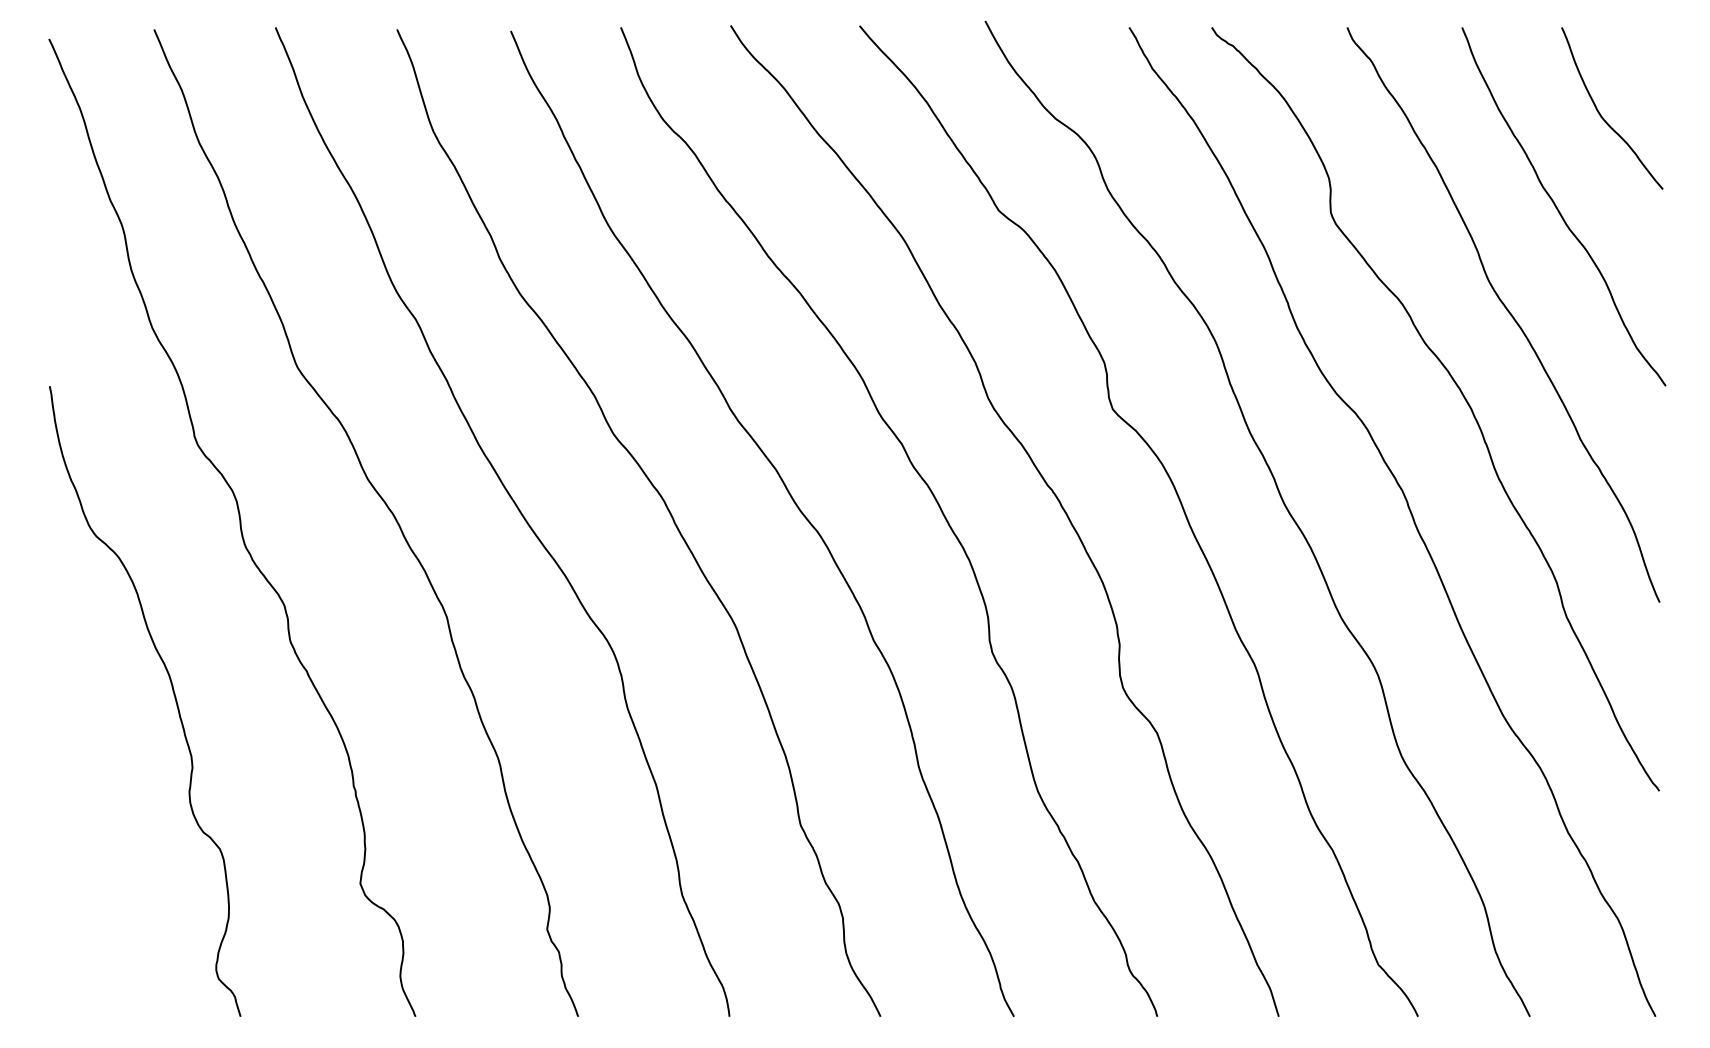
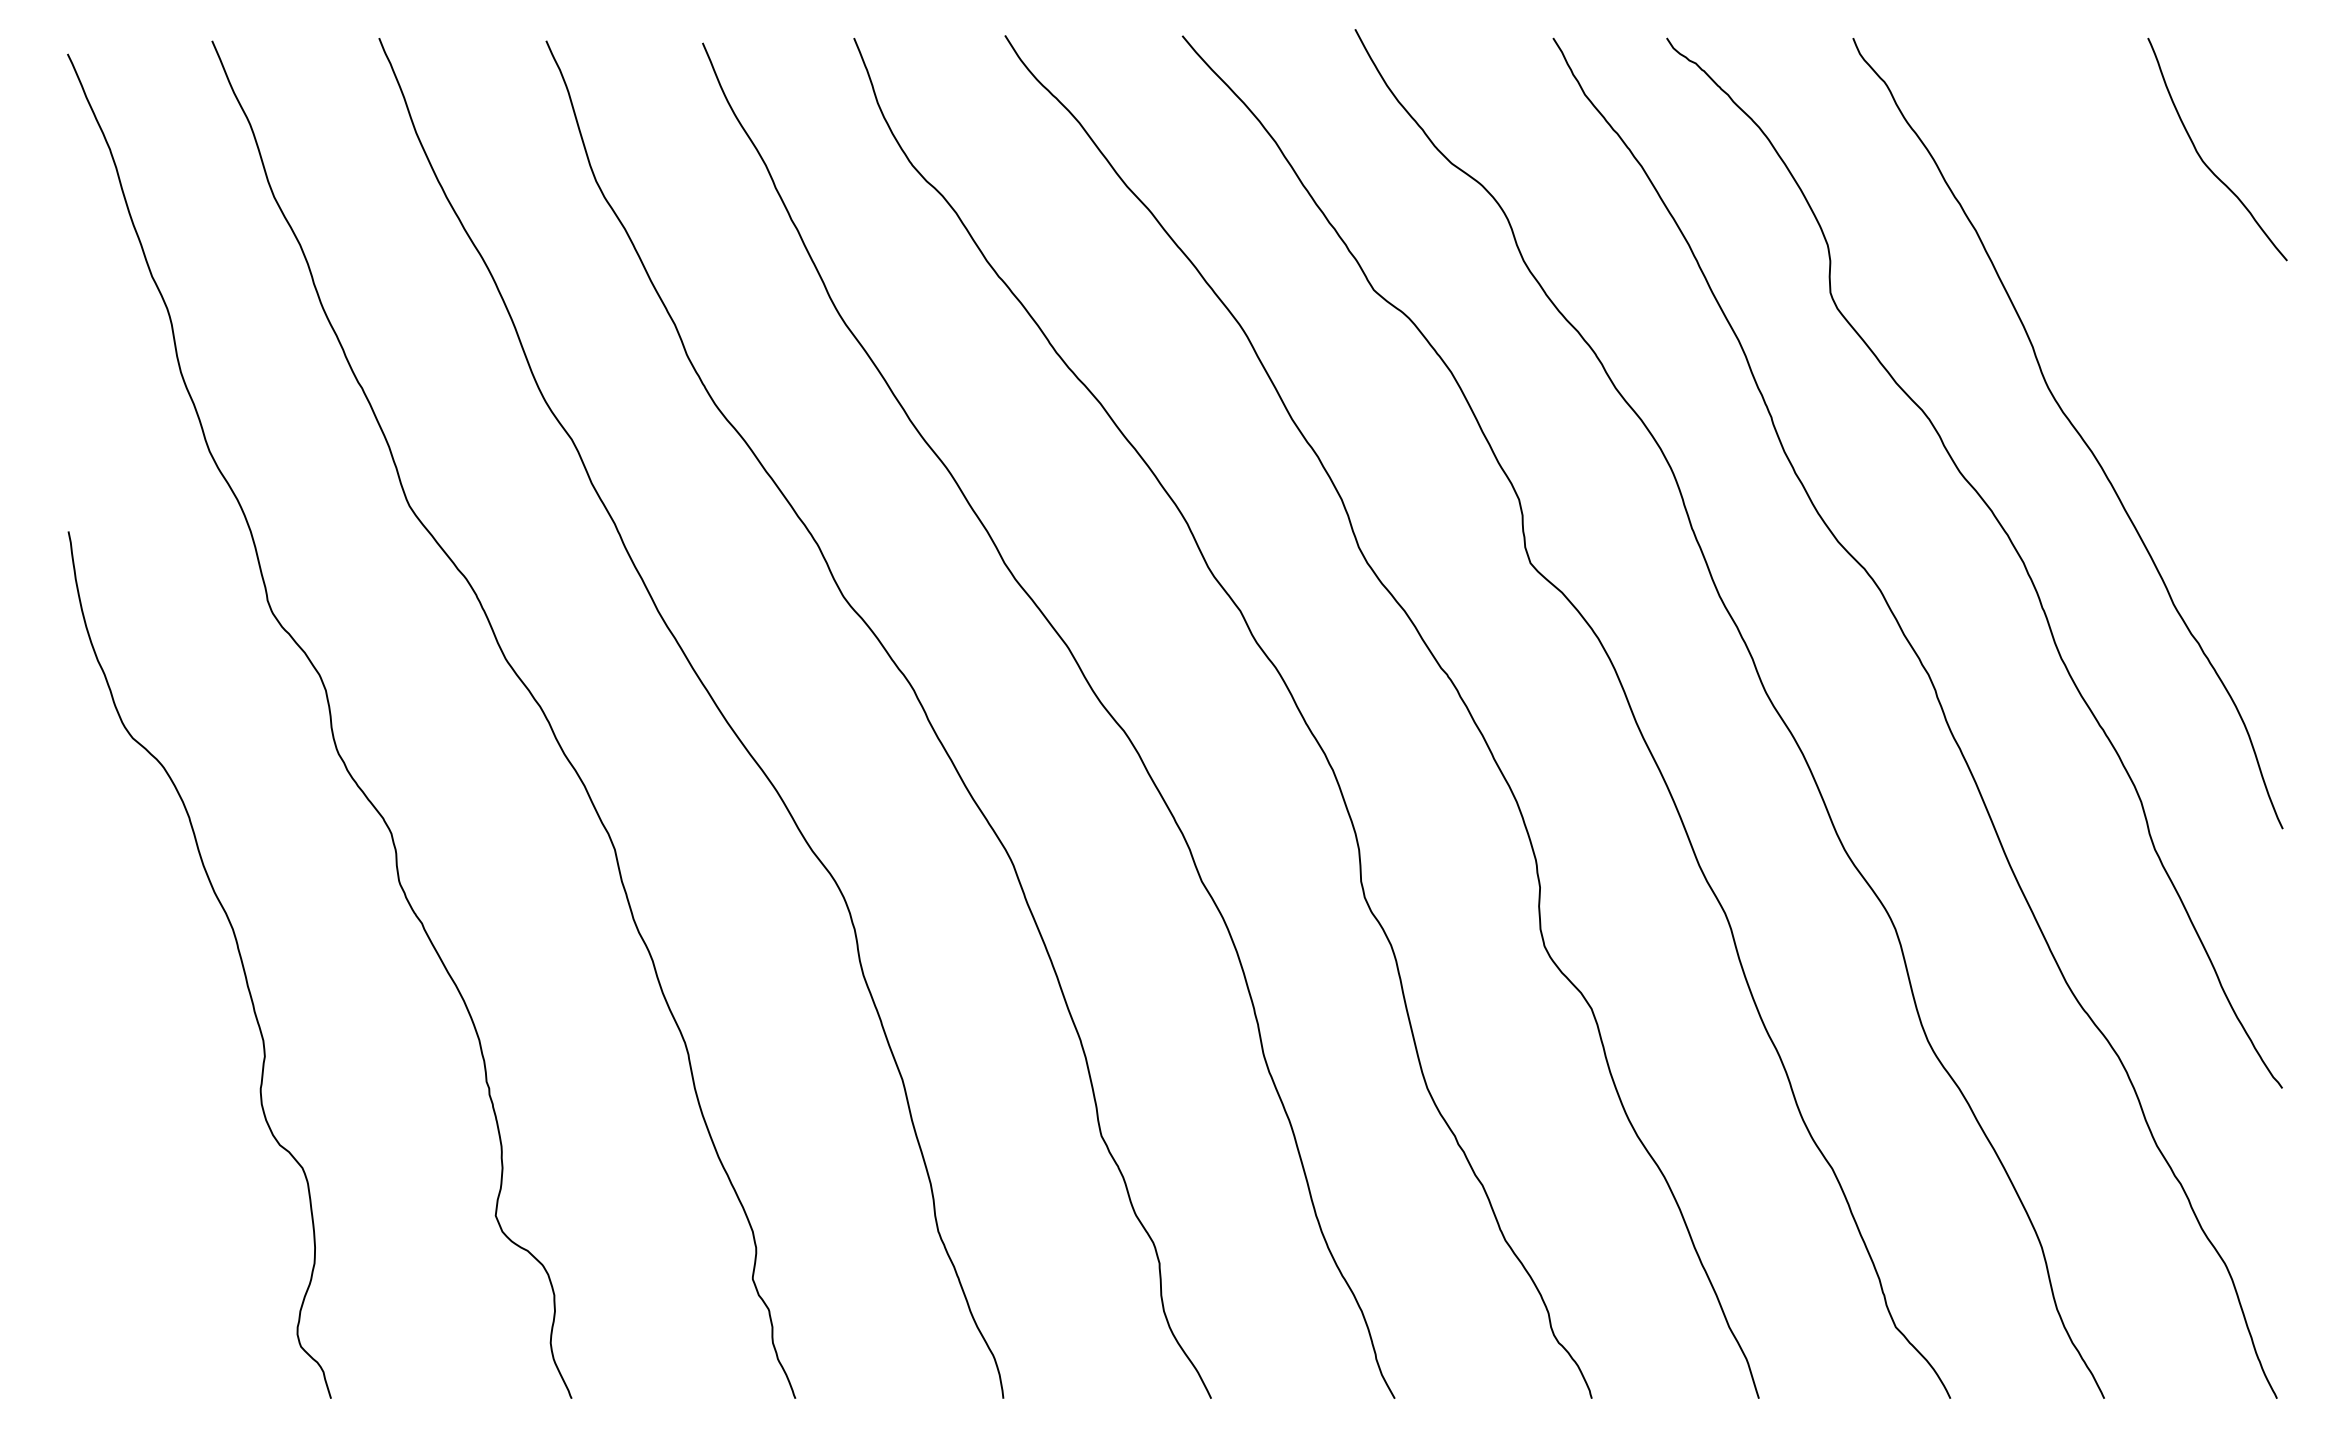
curve: (1559, 210) -> (2144, 289), removed

